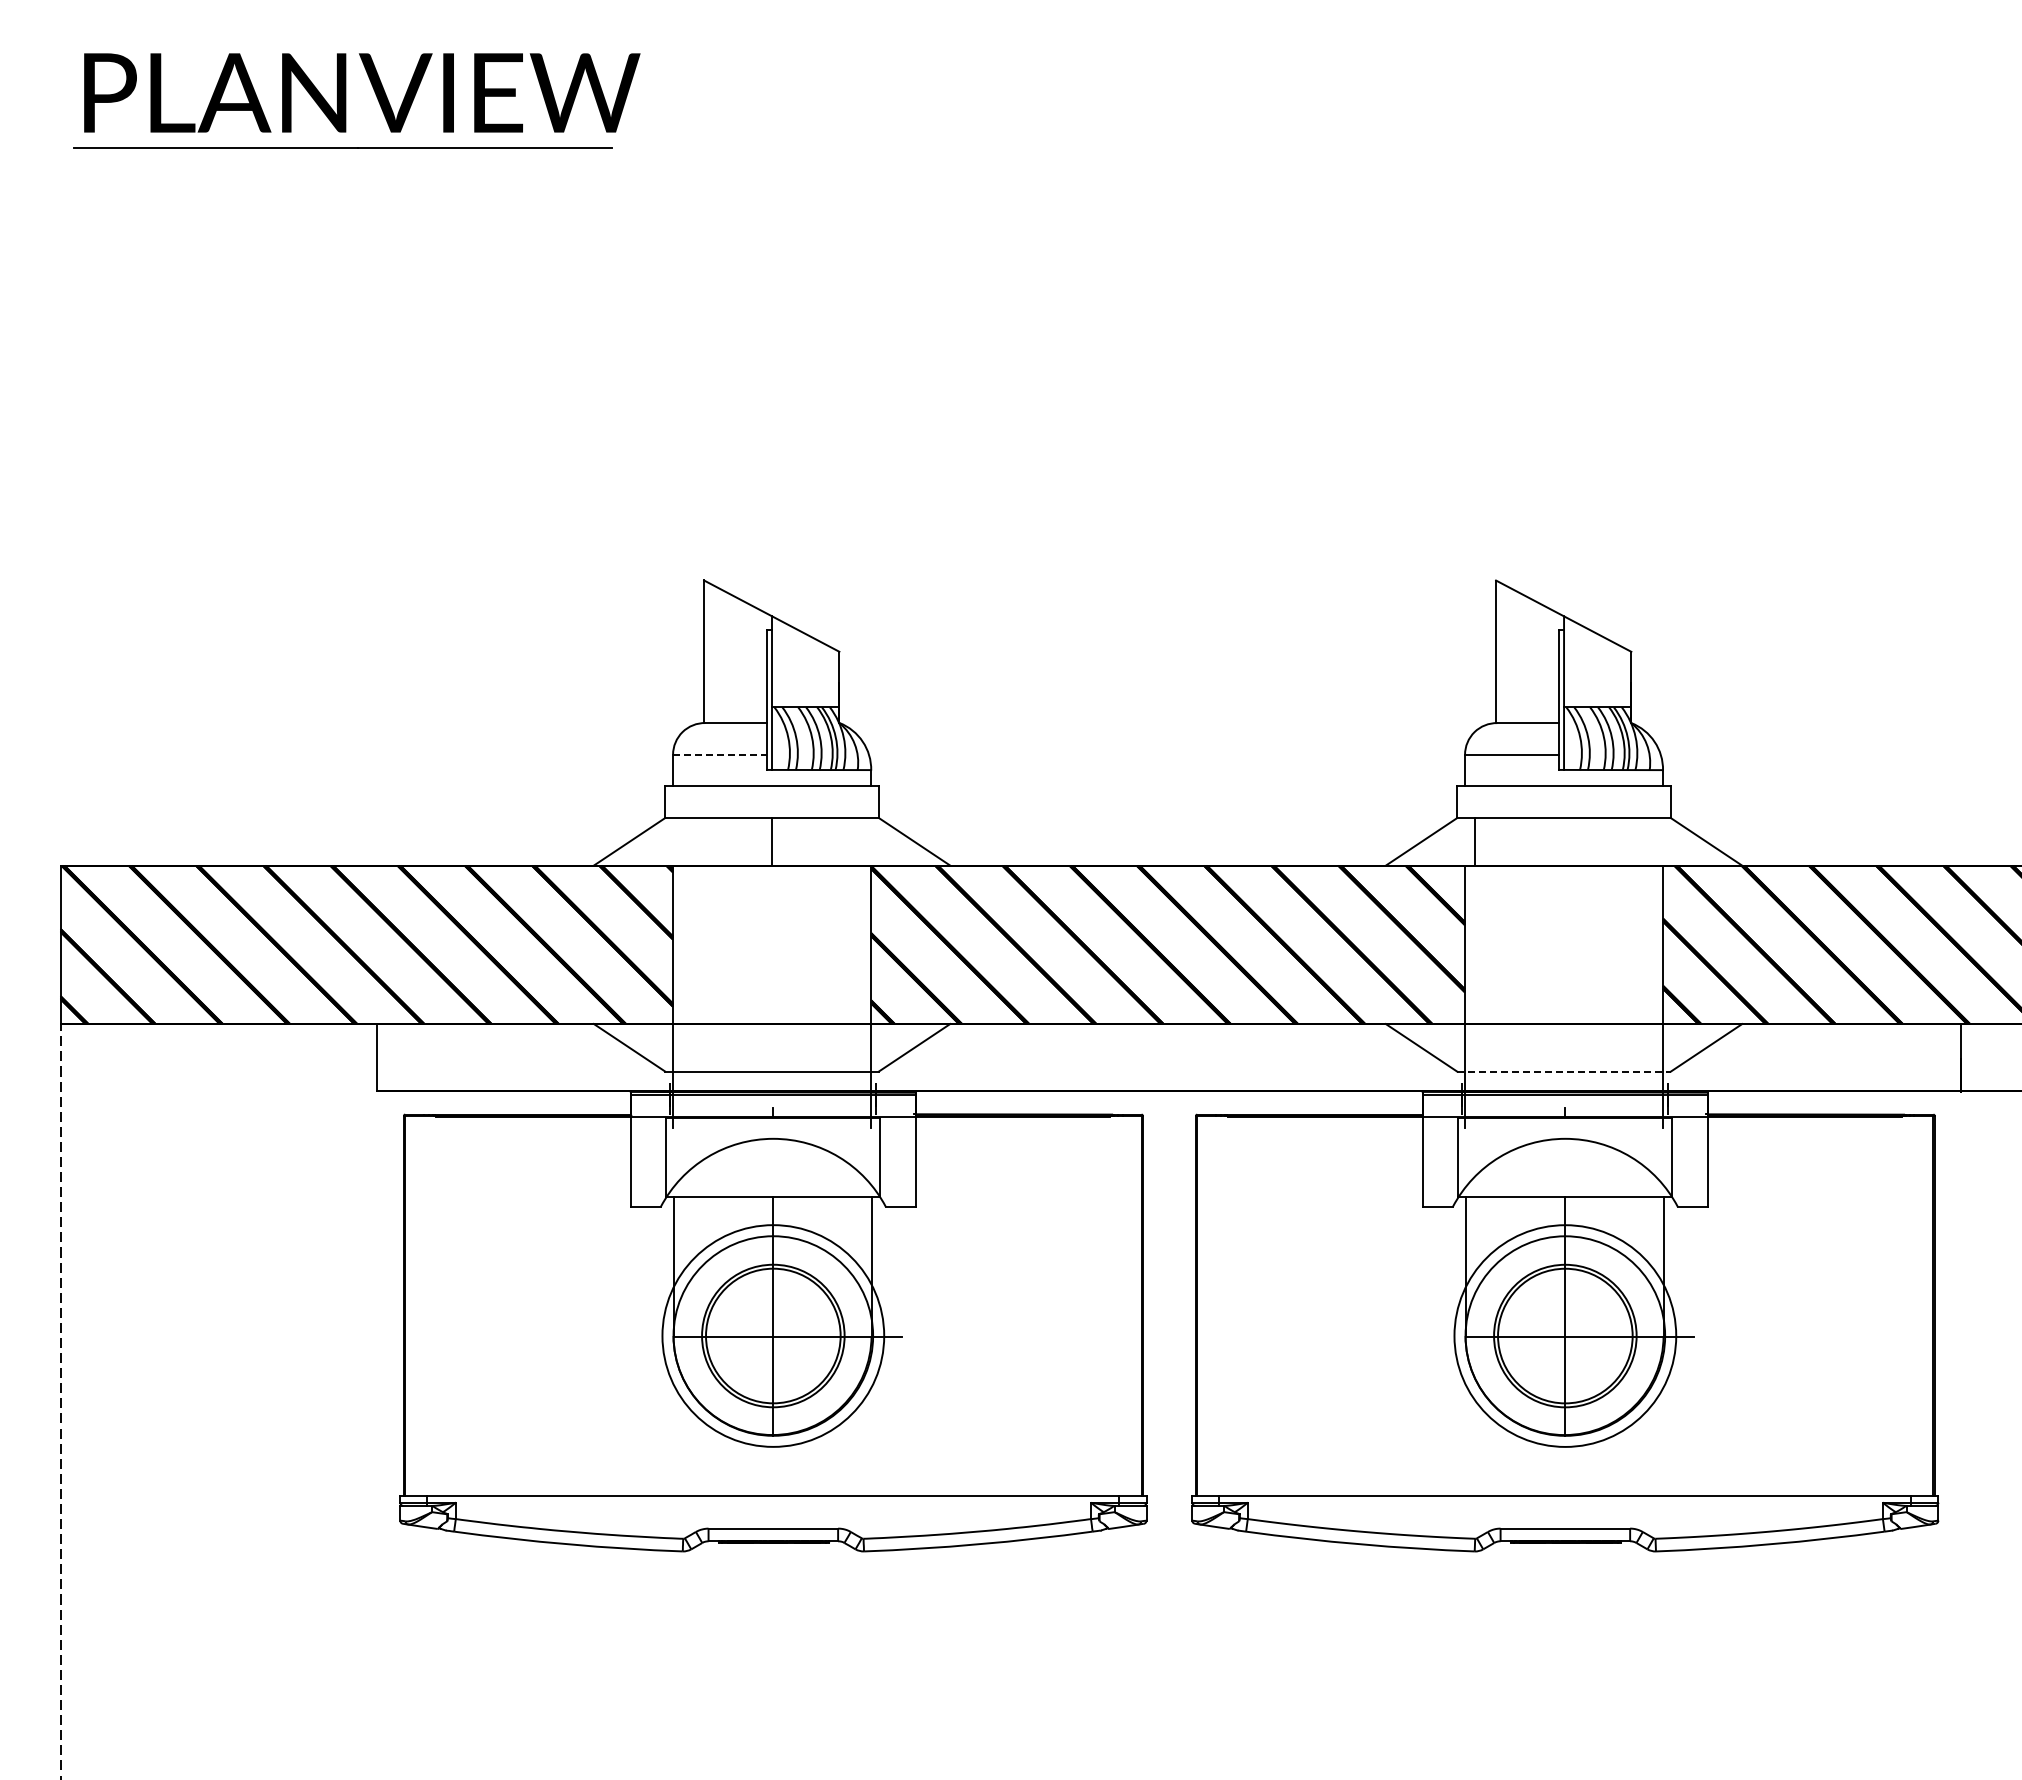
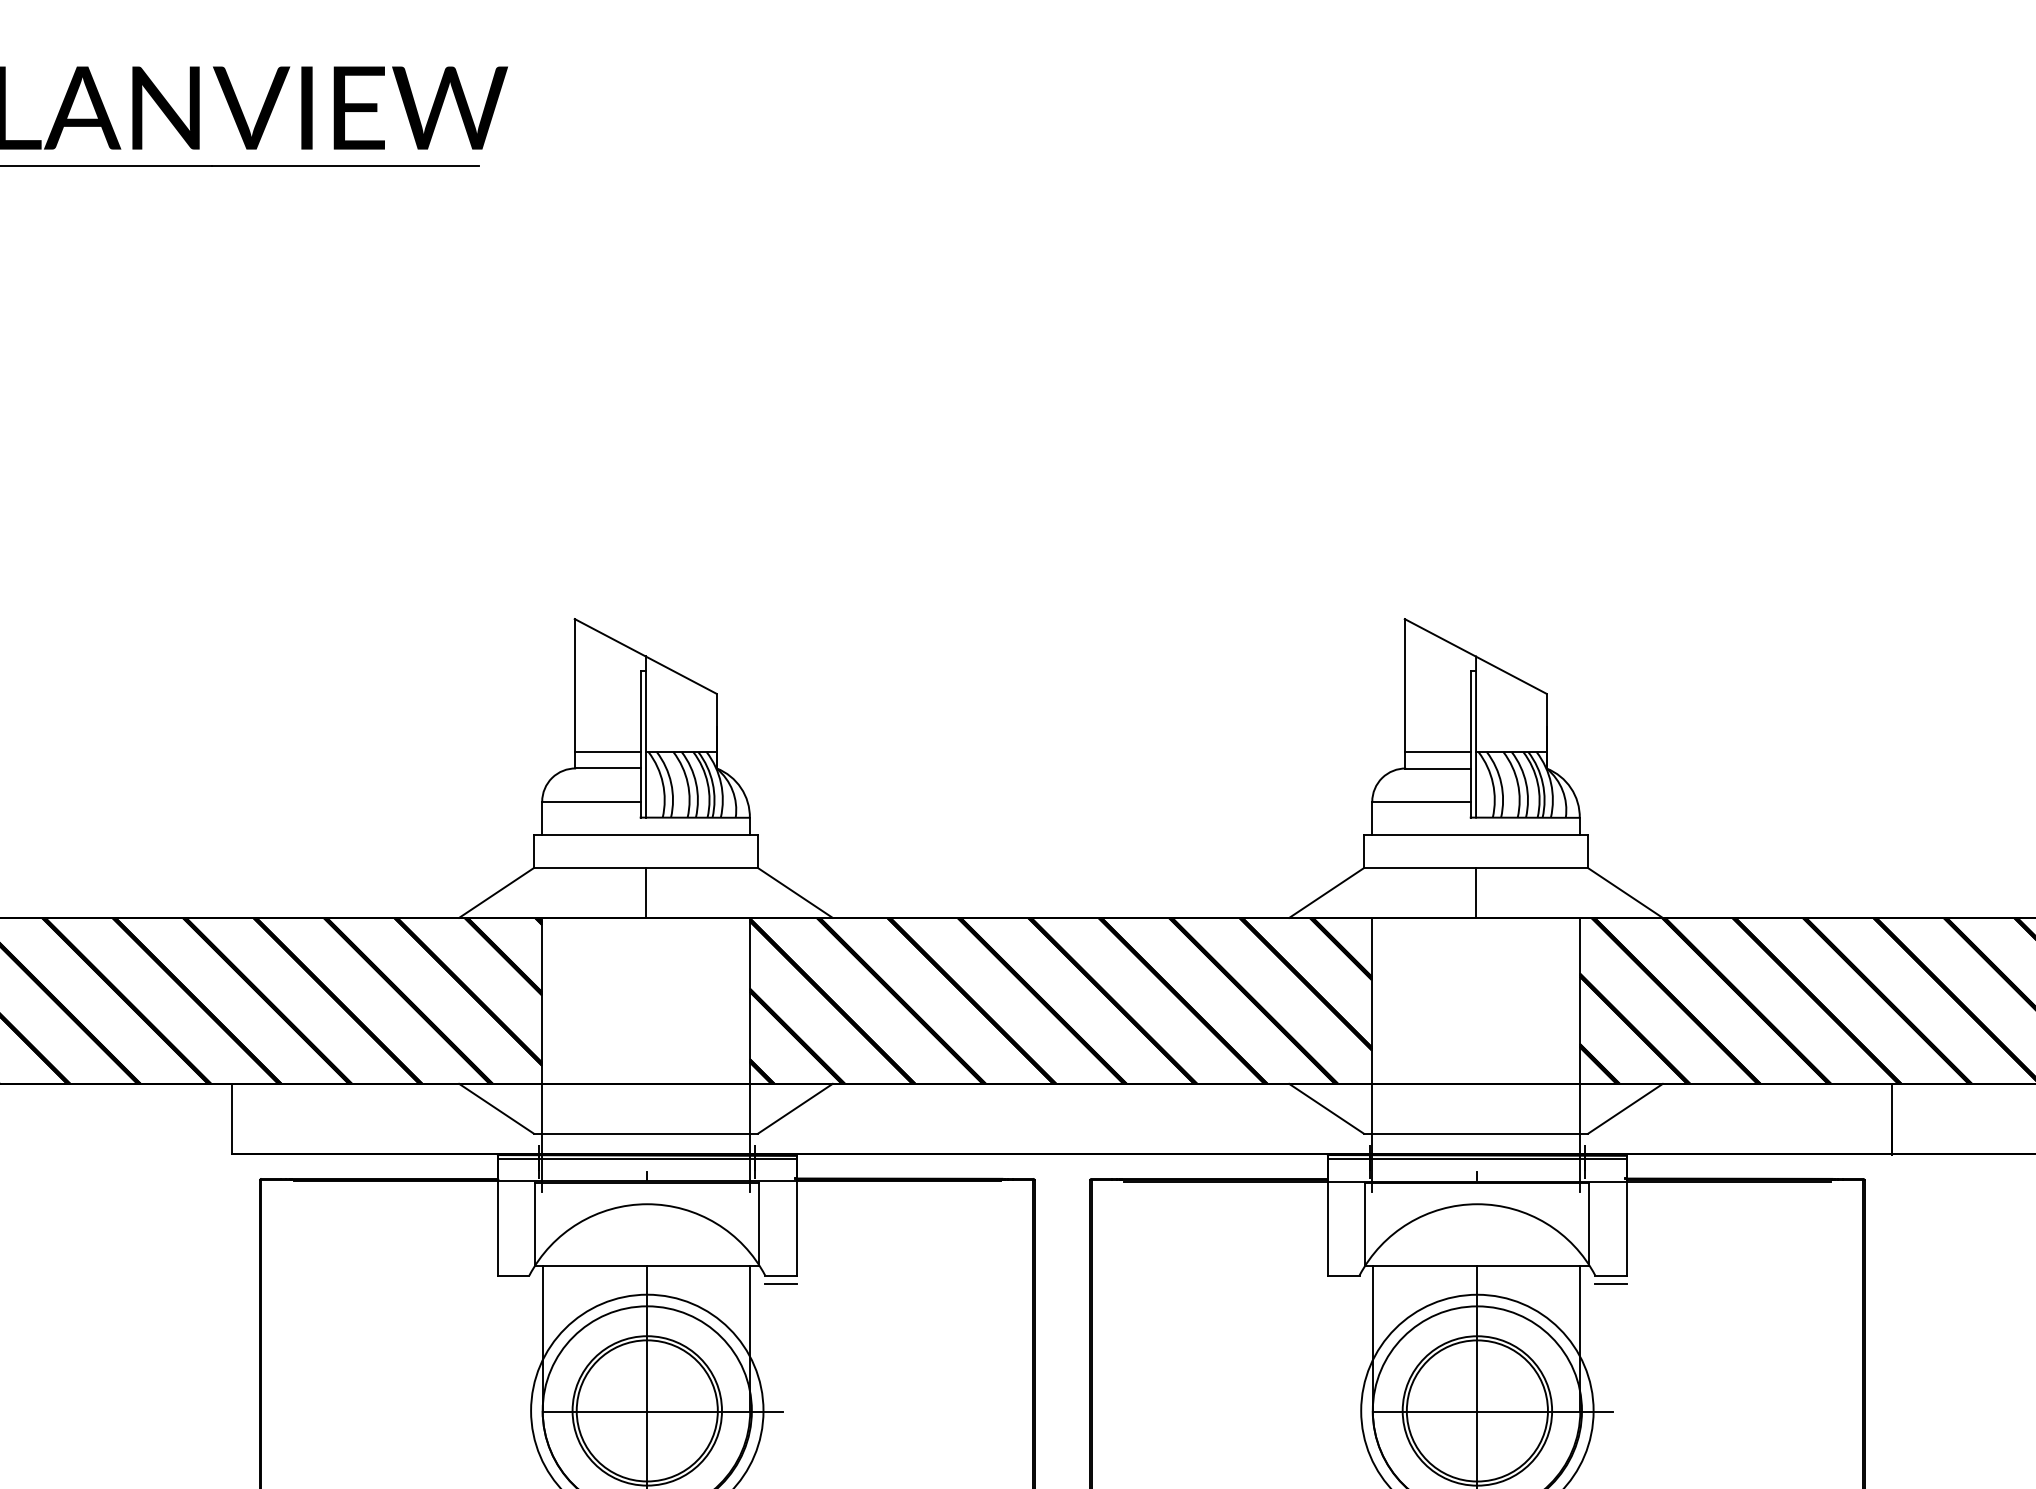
line: (735, 707) -> (607, 752), added
line: (1527, 707) -> (1437, 752), added
line: (720, 754) -> (591, 801), dashed -> solid
line: (1475, 841) -> (1476, 892), moved
line: (1564, 1071) -> (1476, 1133), dashed -> solid
line: (900, 1214) -> (780, 1283), added
line: (1692, 1214) -> (1610, 1283), added

